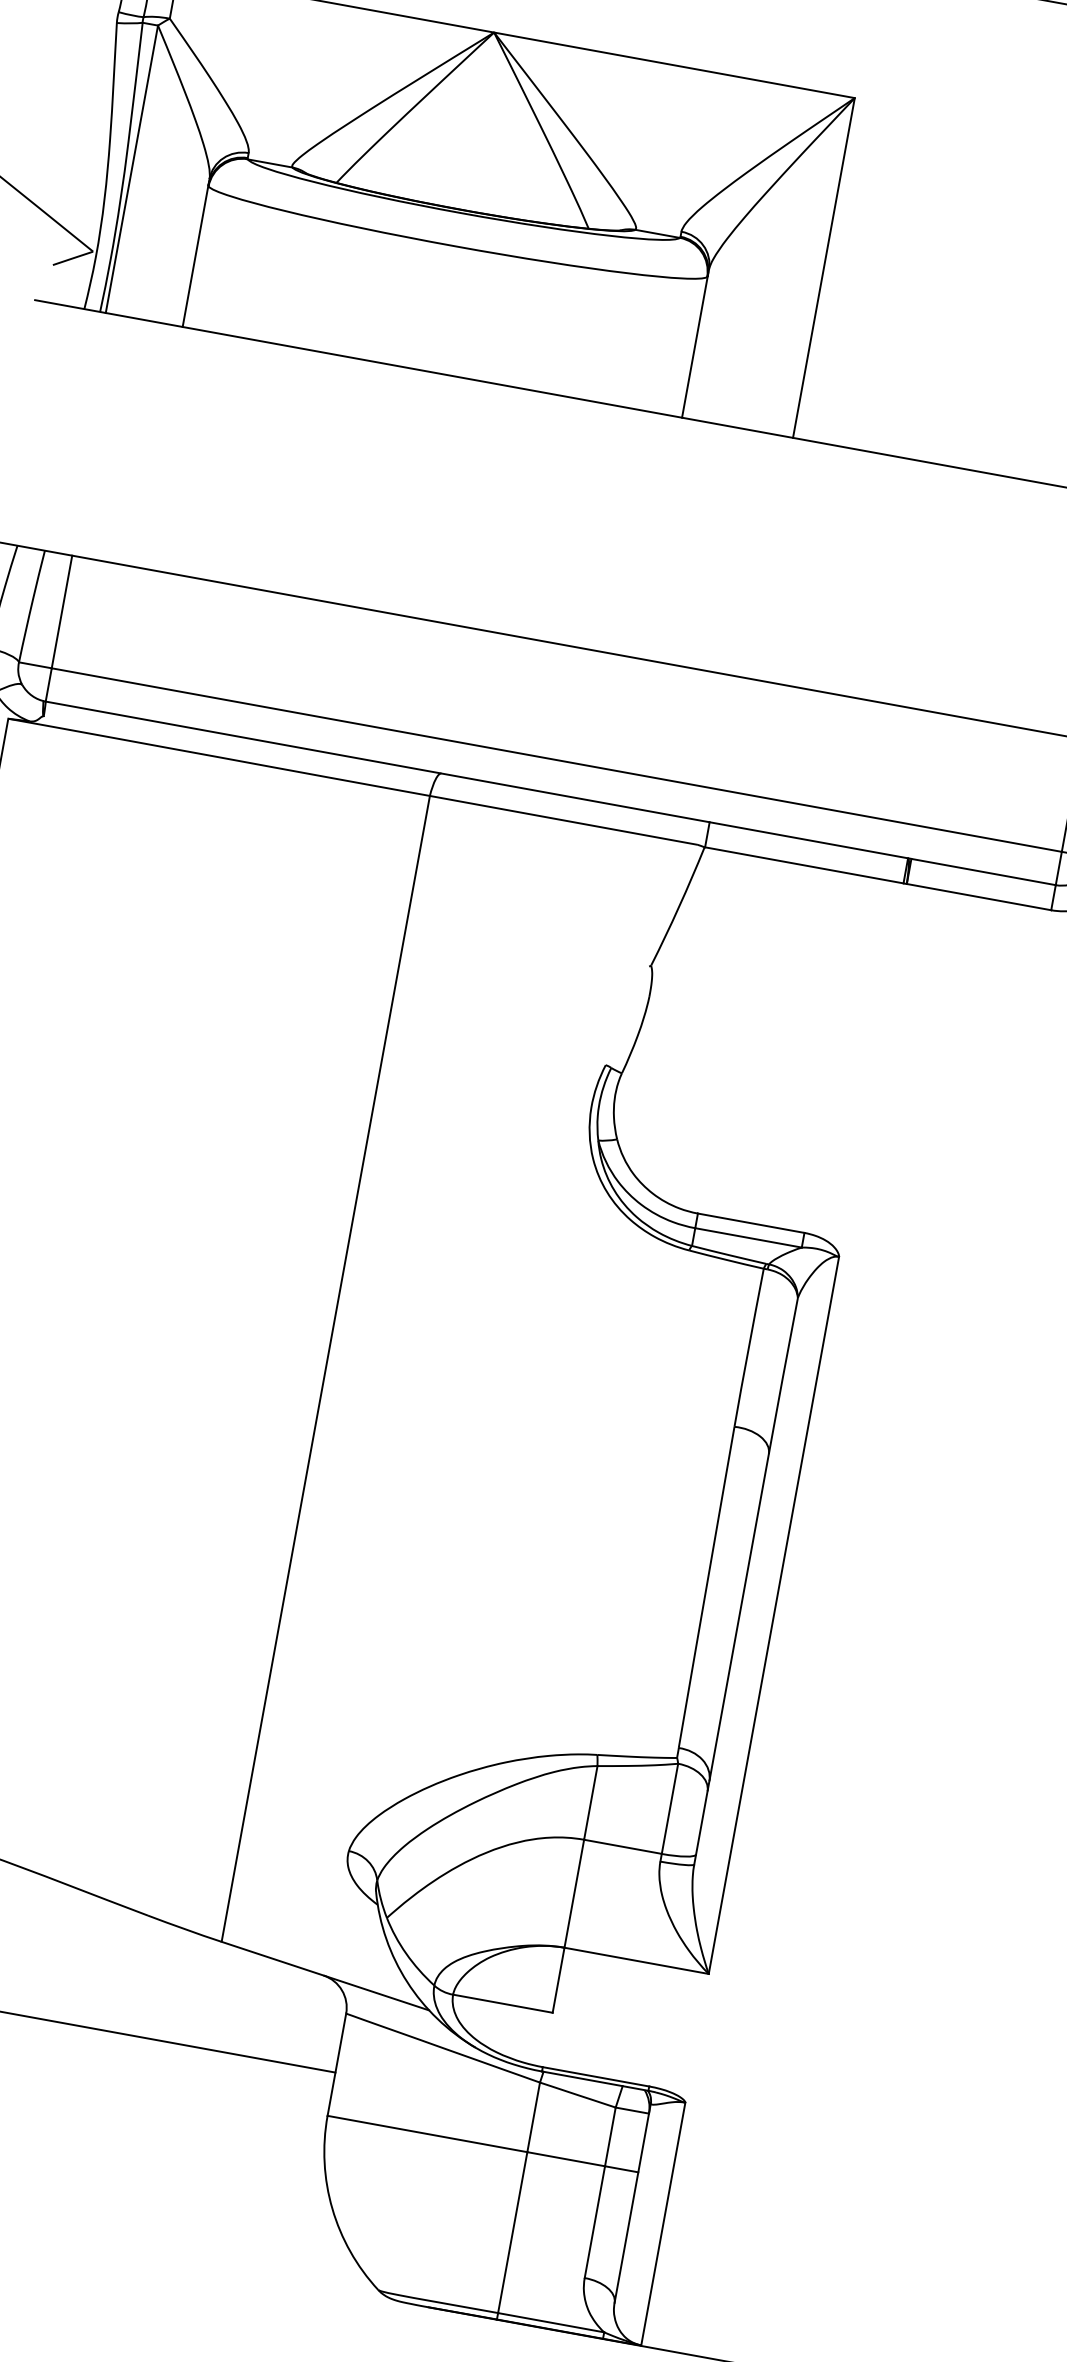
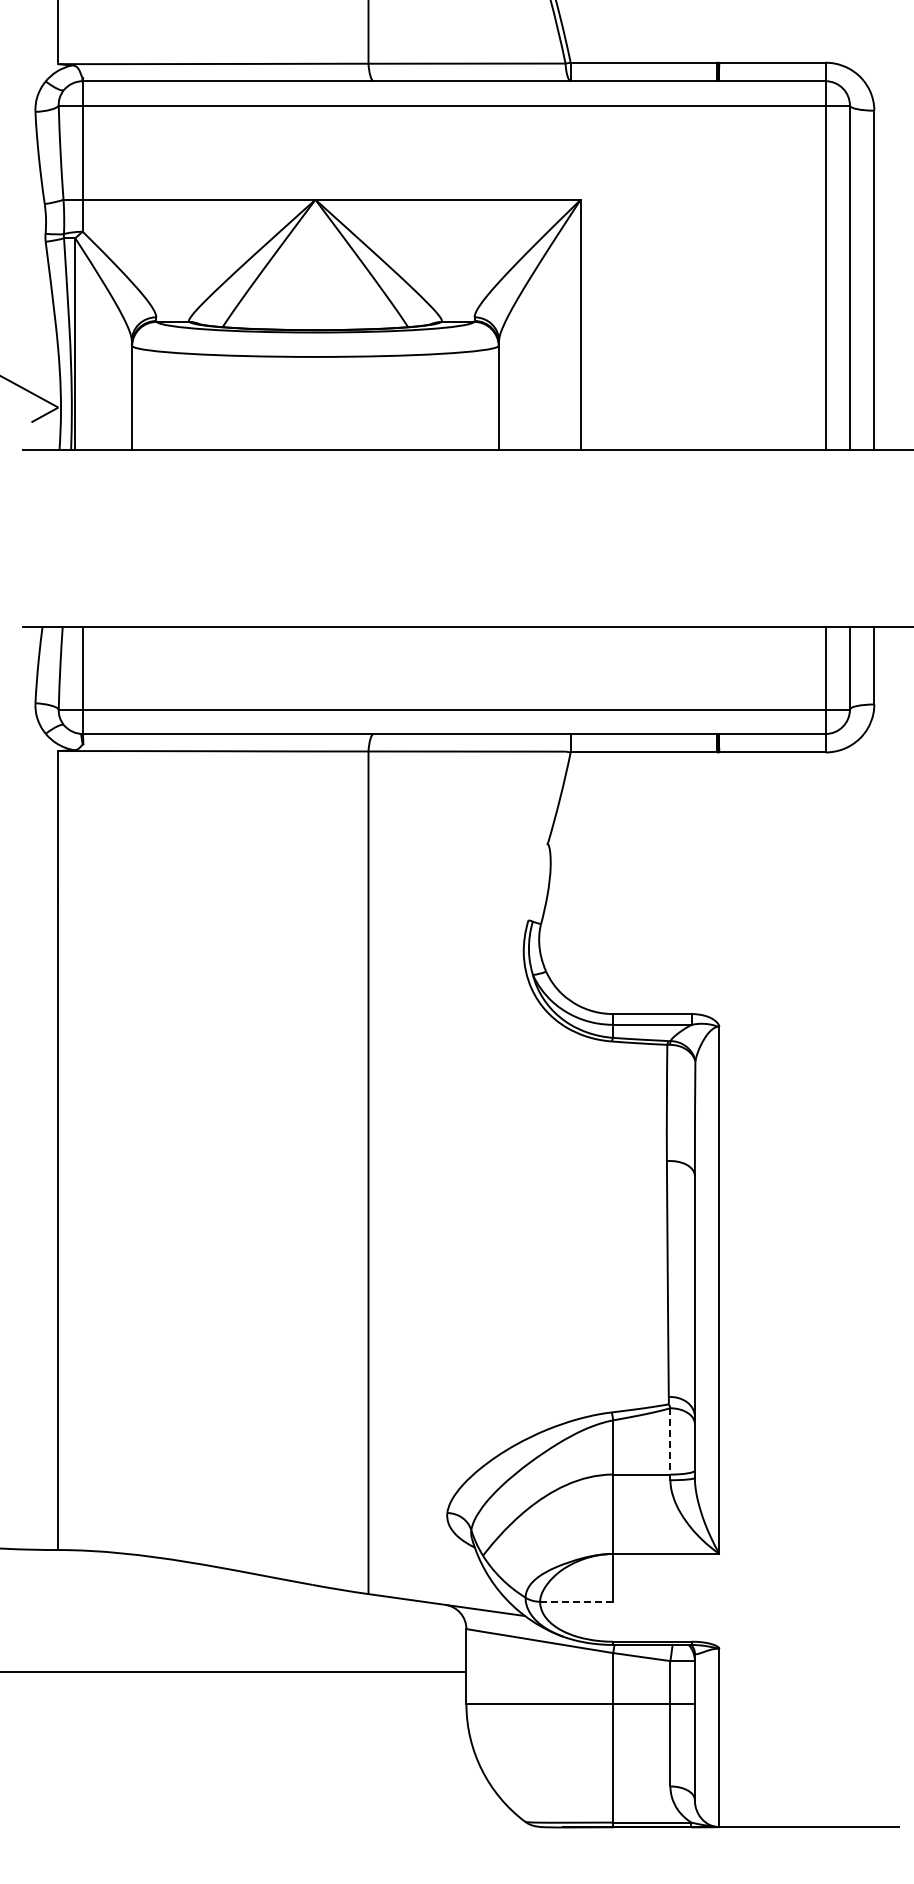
line: (670, 1808) -> (670, 1441), solid -> dashed
line: (502, 2003) -> (576, 1601), solid -> dashed

